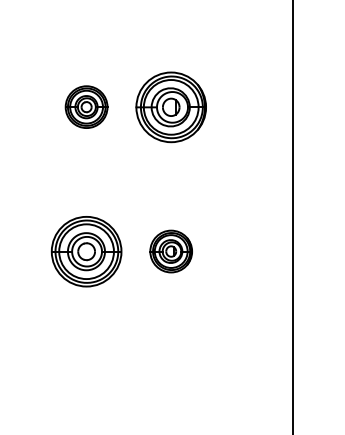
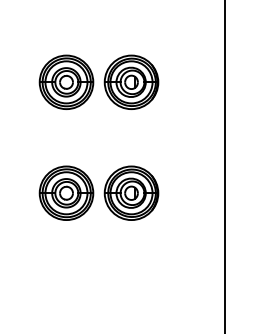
part: (86, 106) -> (66, 81), size x1.67
part: (171, 250) -> (131, 192), size x1.67

